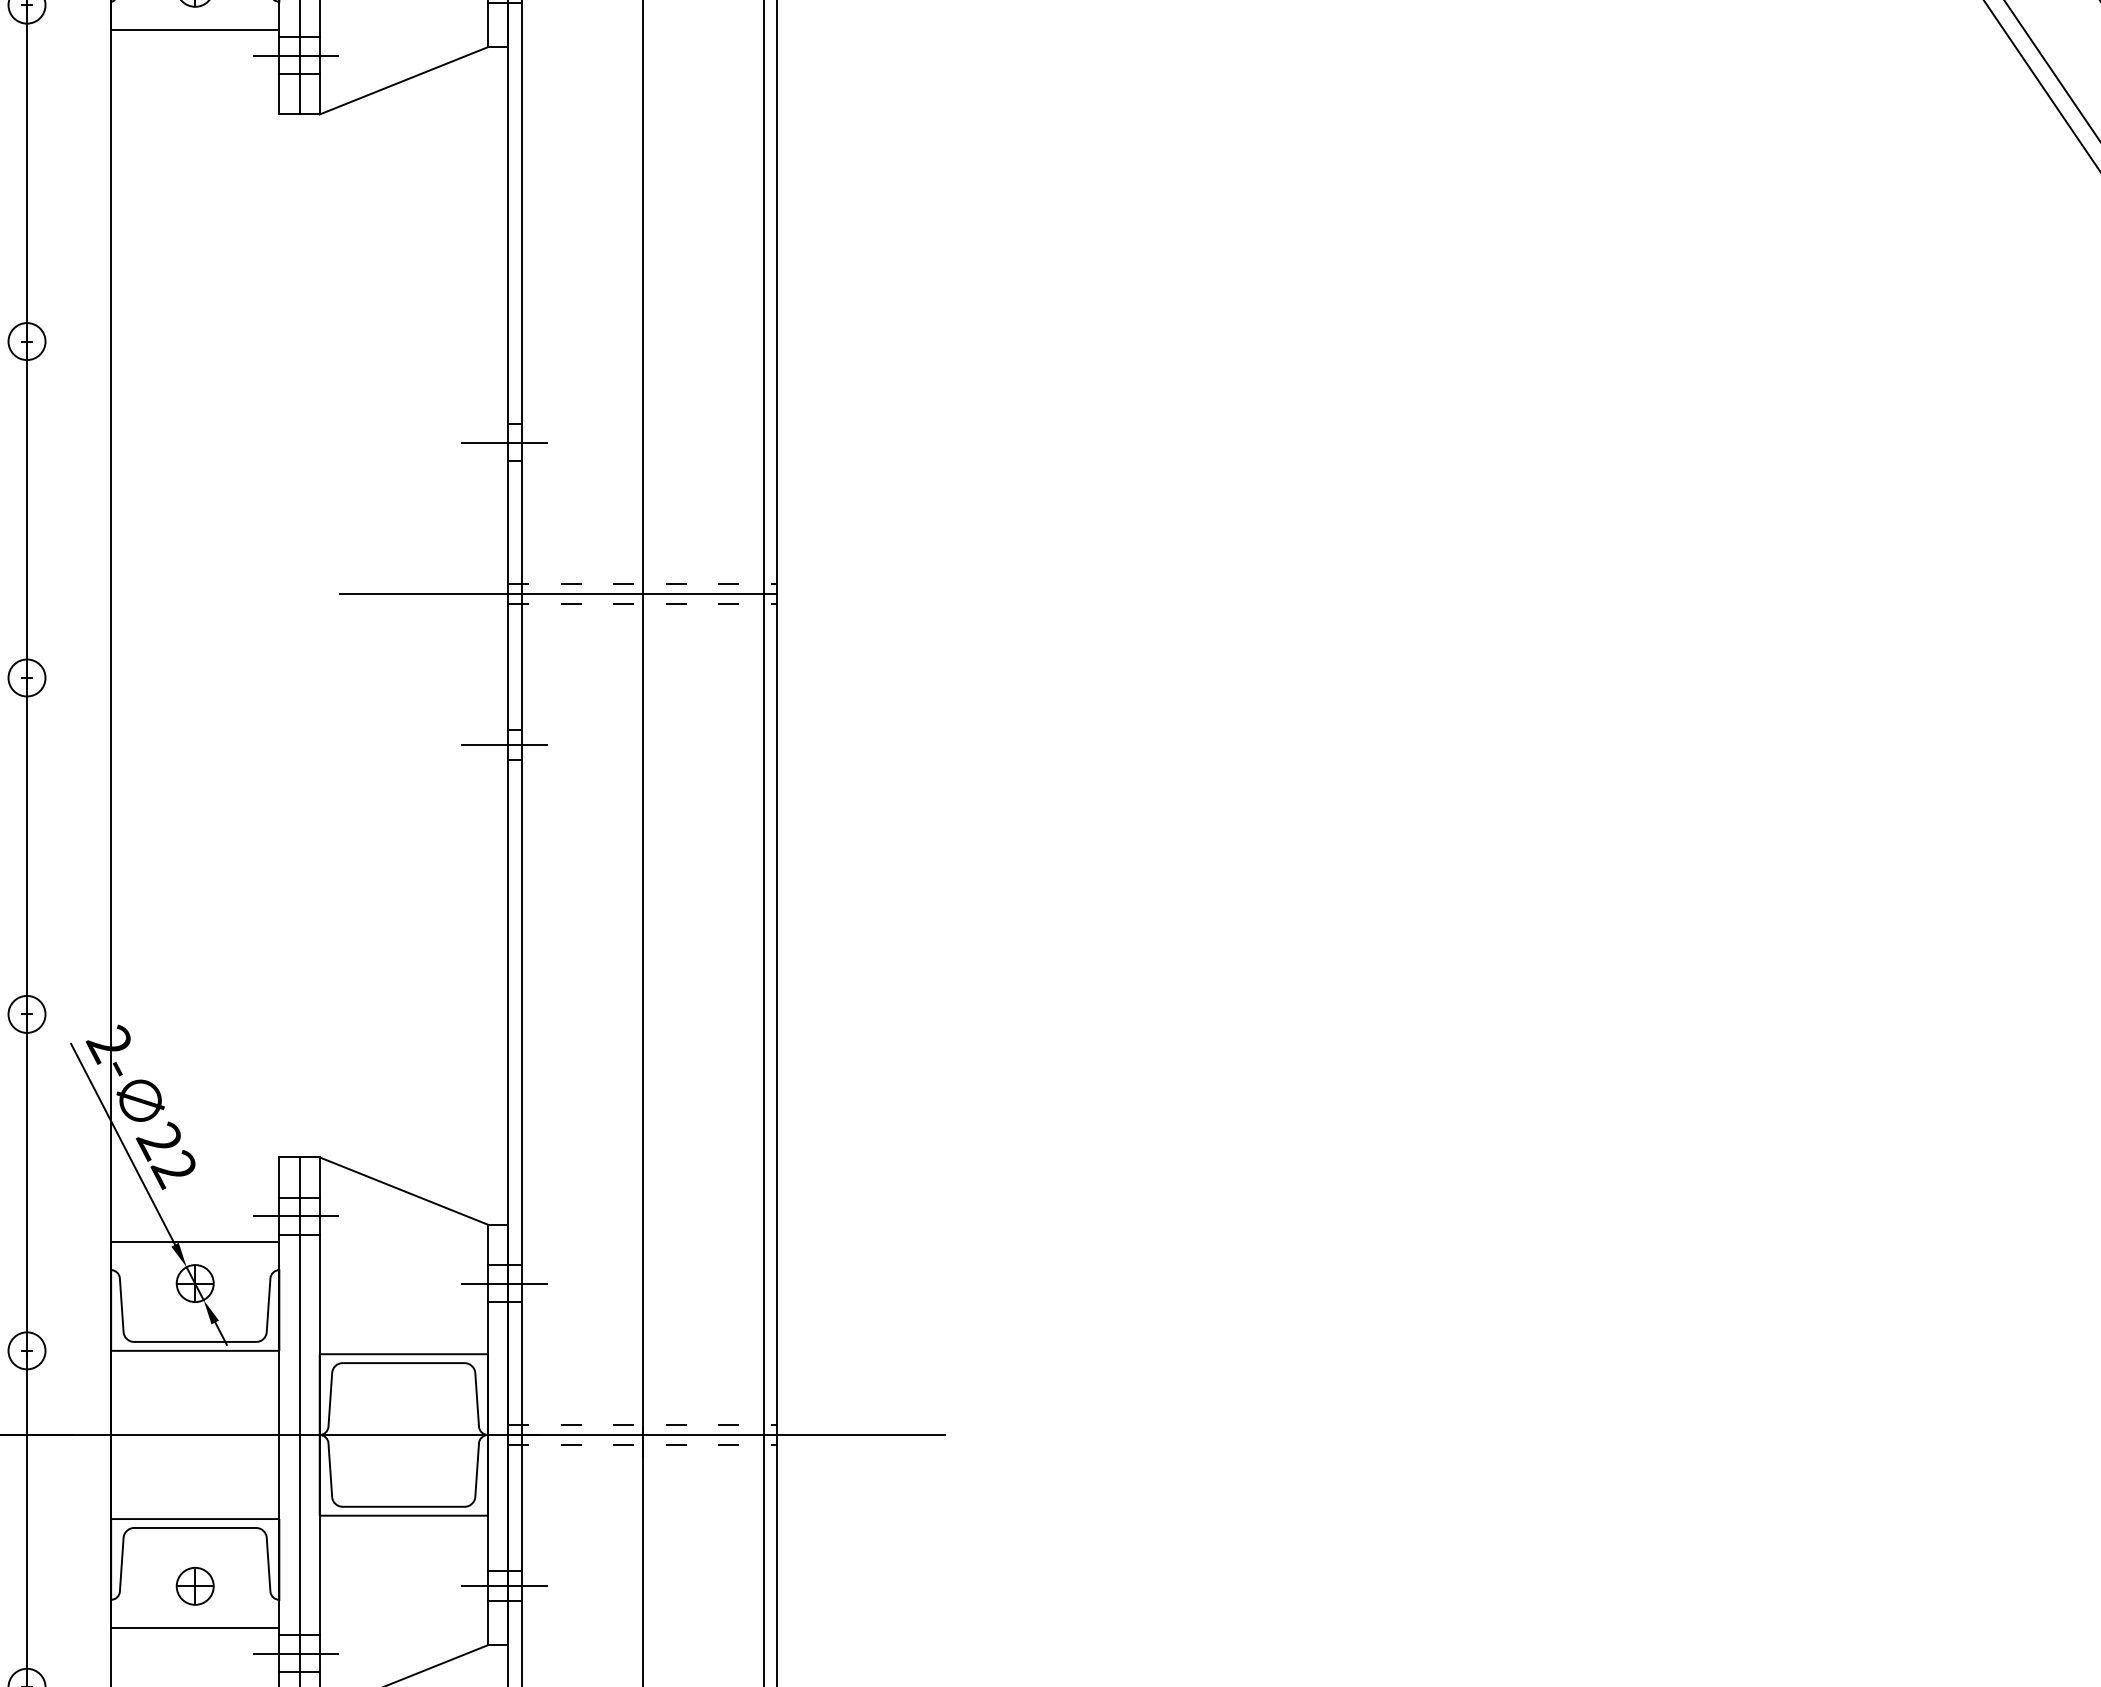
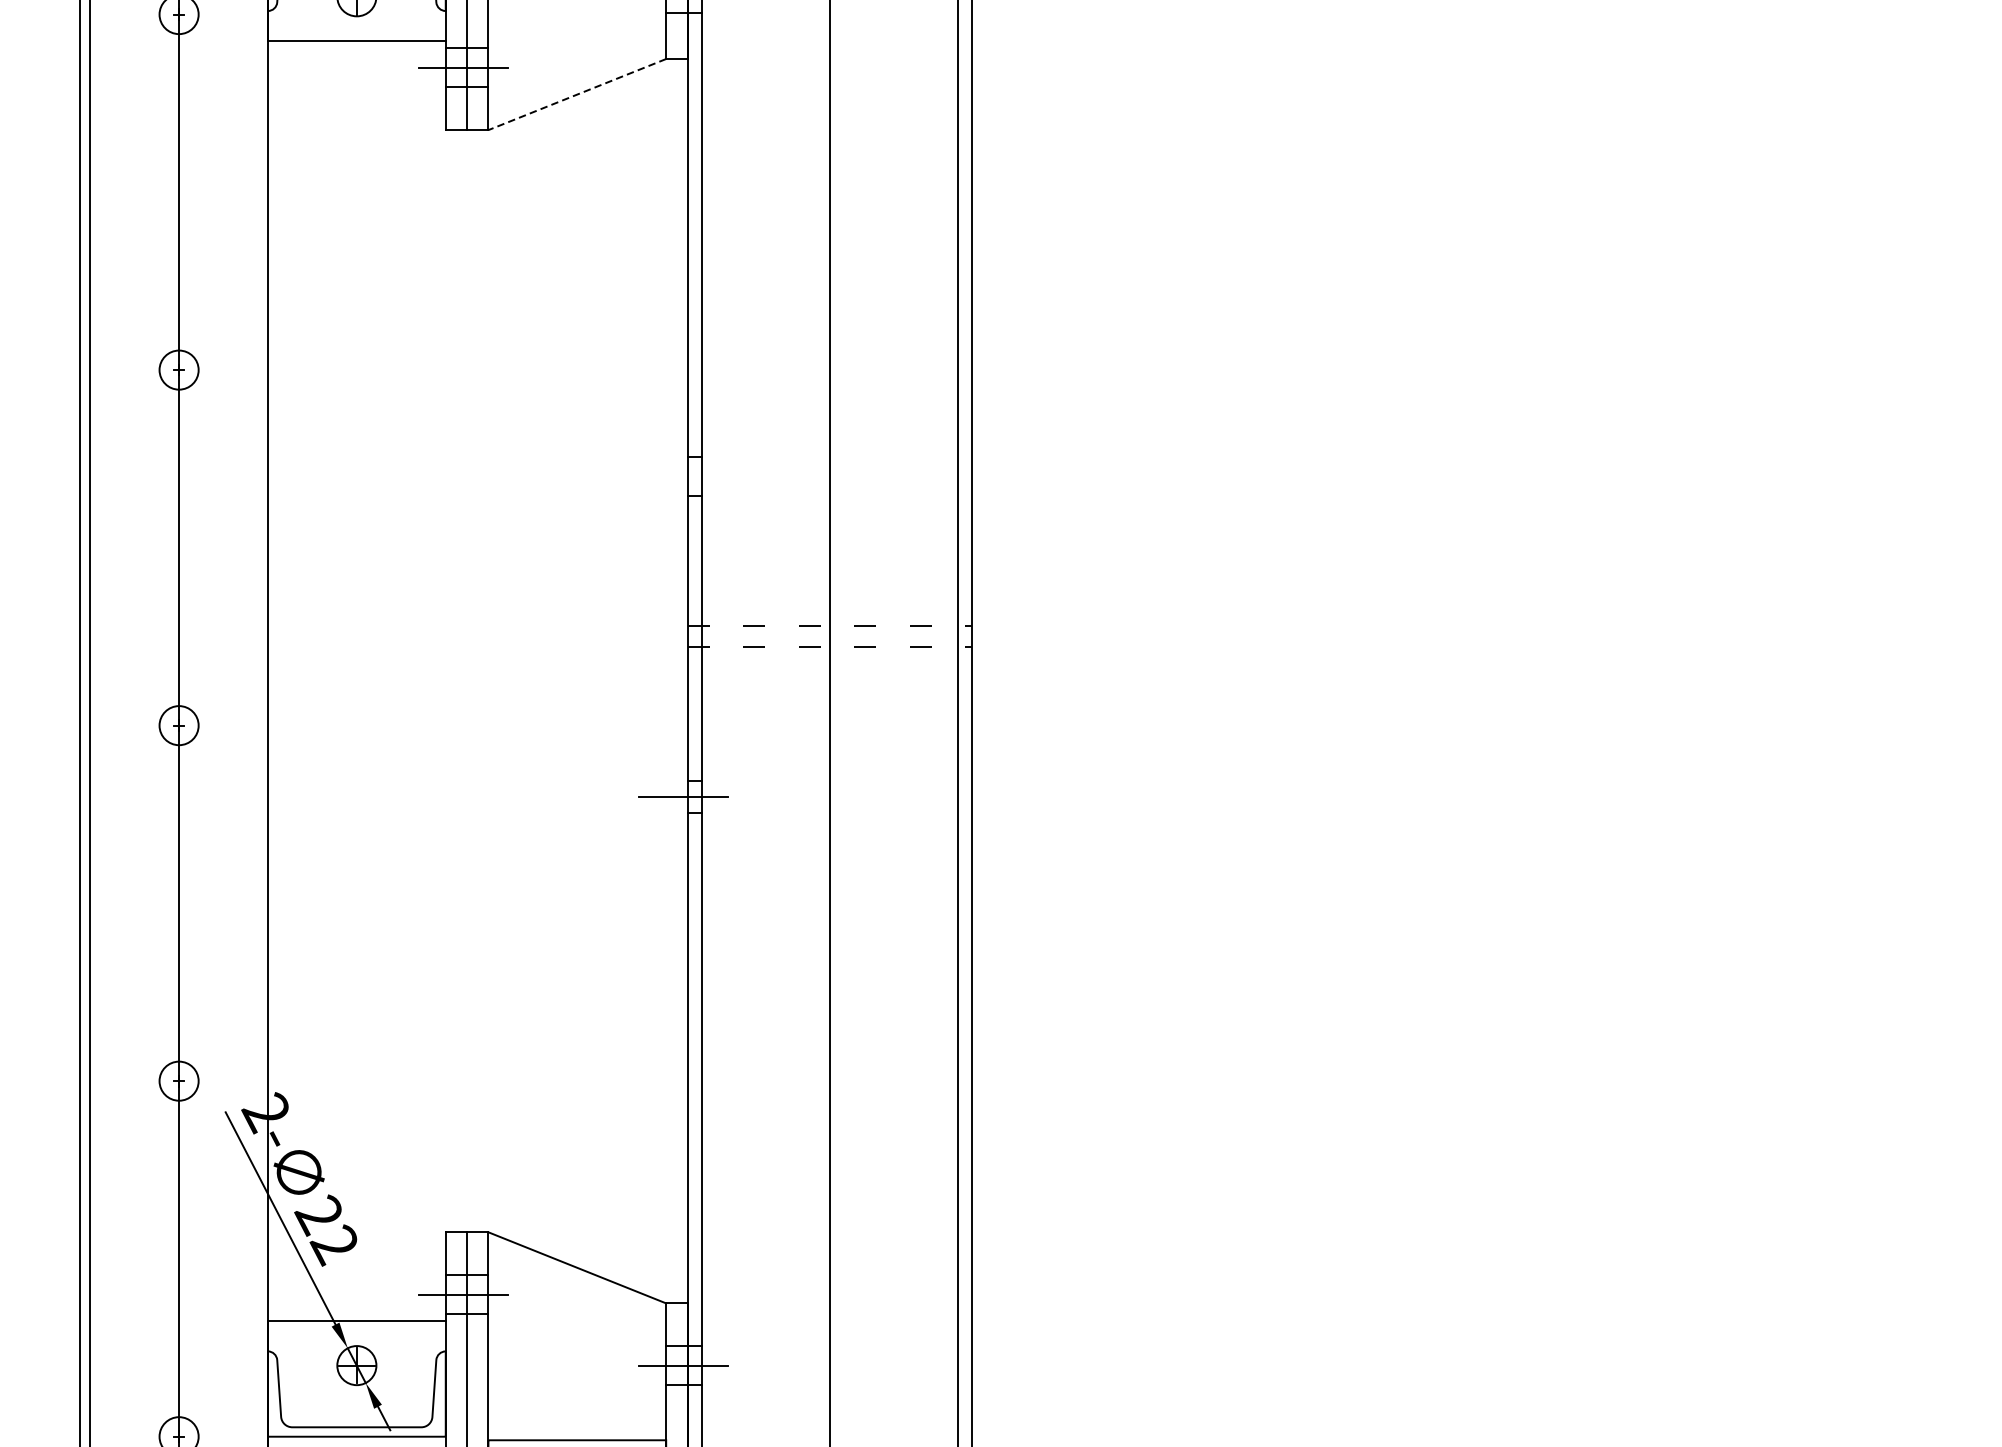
line: (403, 80) -> (576, 94), solid -> dashed
line: (504, 442) -> (683, 476), removed
line: (558, 593) -> (740, 636), removed

